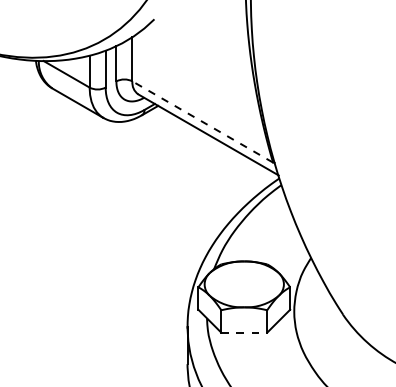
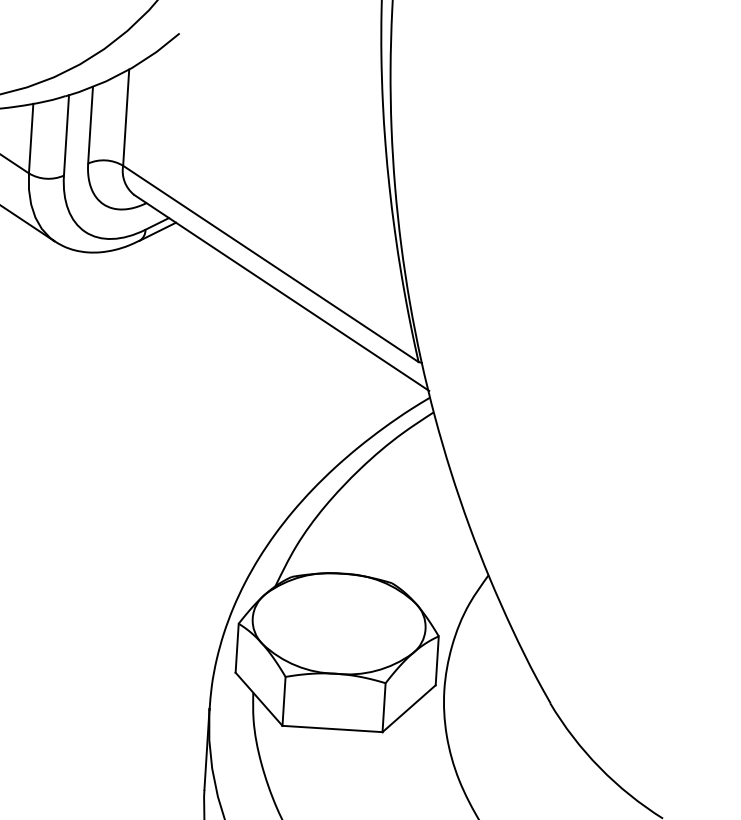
line: (202, 121) -> (270, 262), dashed -> solid
line: (244, 332) -> (333, 728), dashed -> solid

